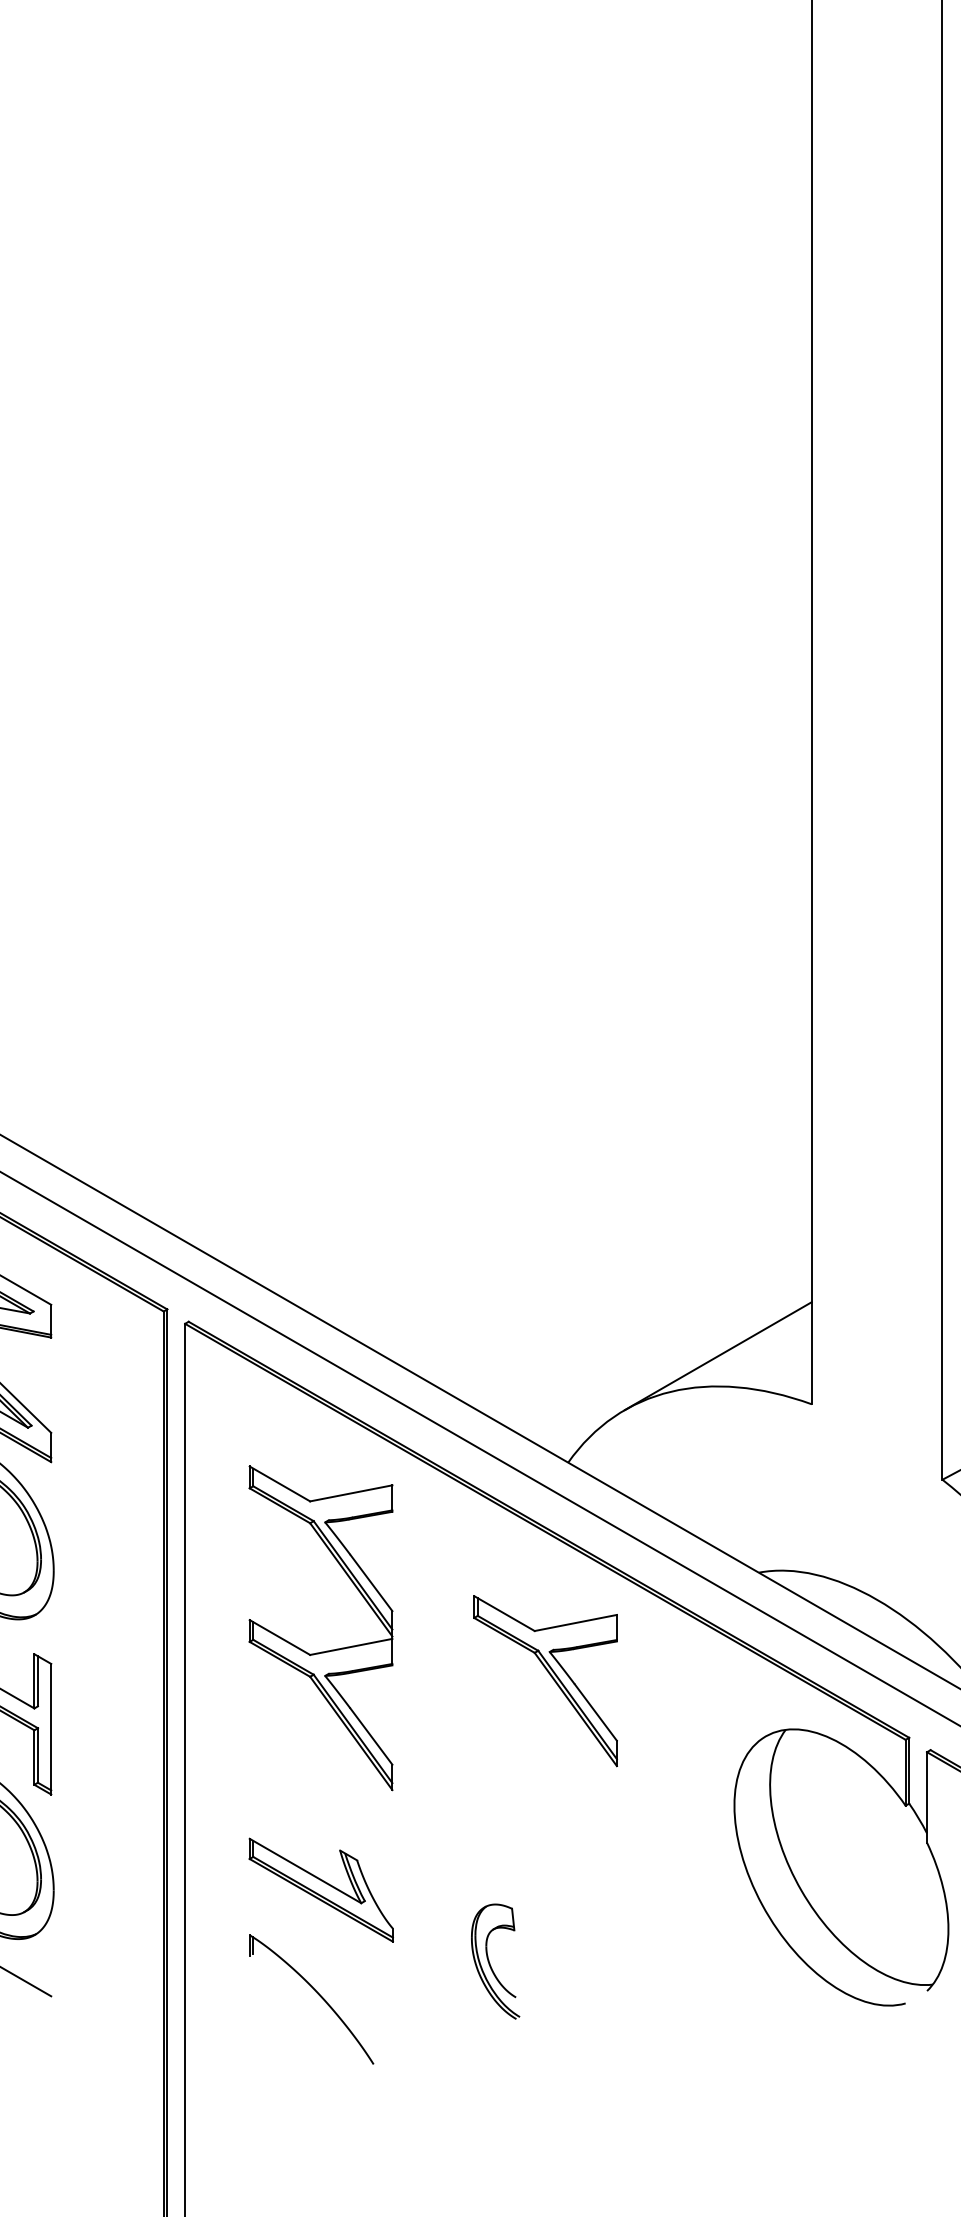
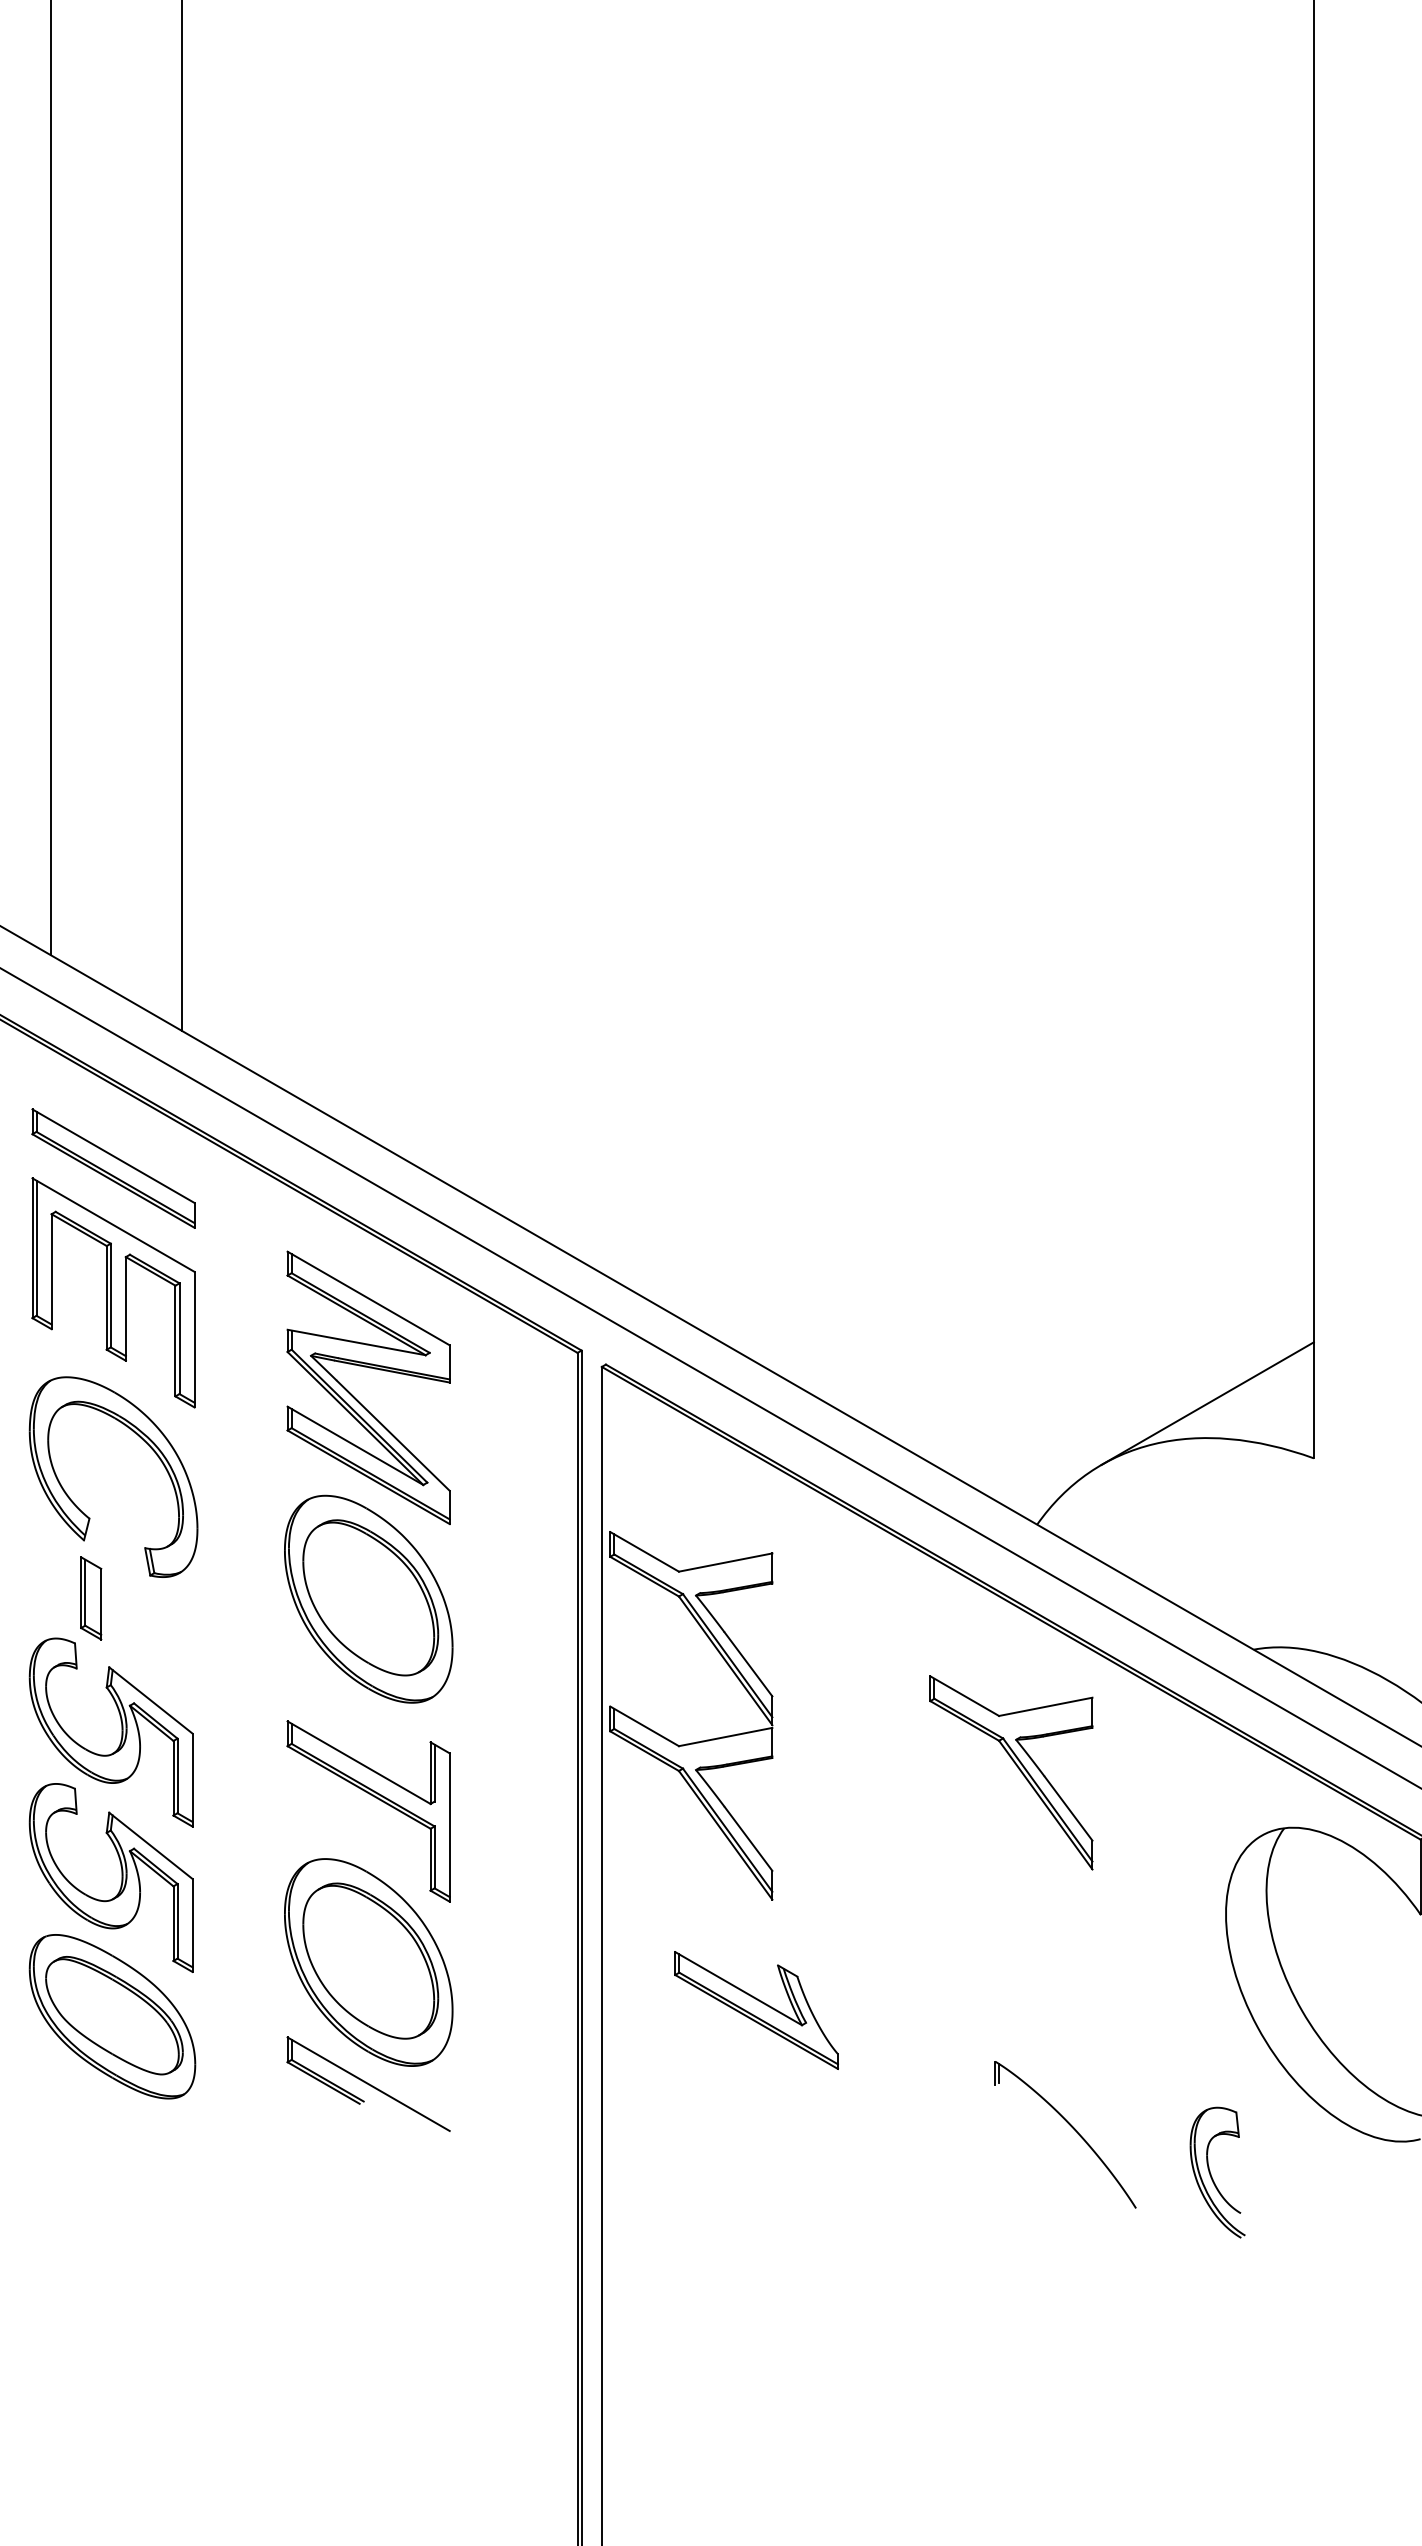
part: (325, 1650) -> (696, 1741), moved
part: (490, 1962) -> (1211, 2173), moved
part: (316, 1993) -> (1071, 2127), moved

